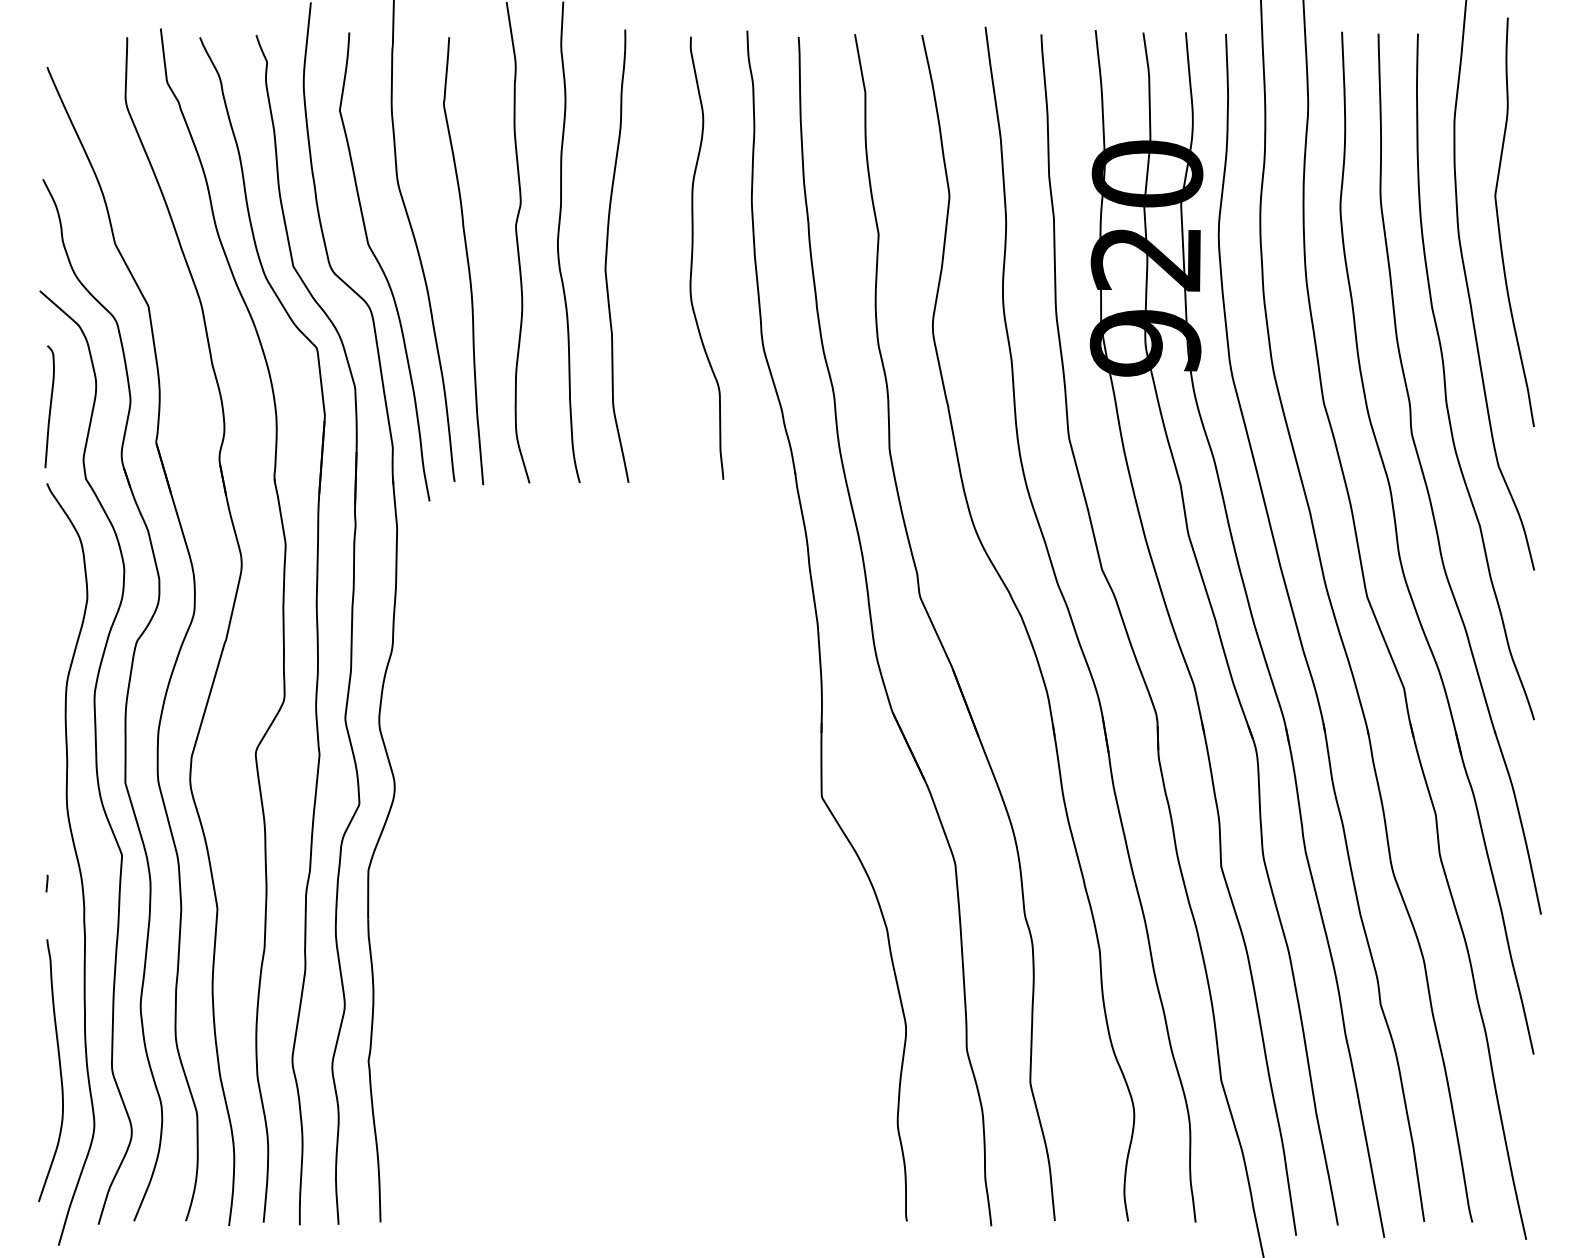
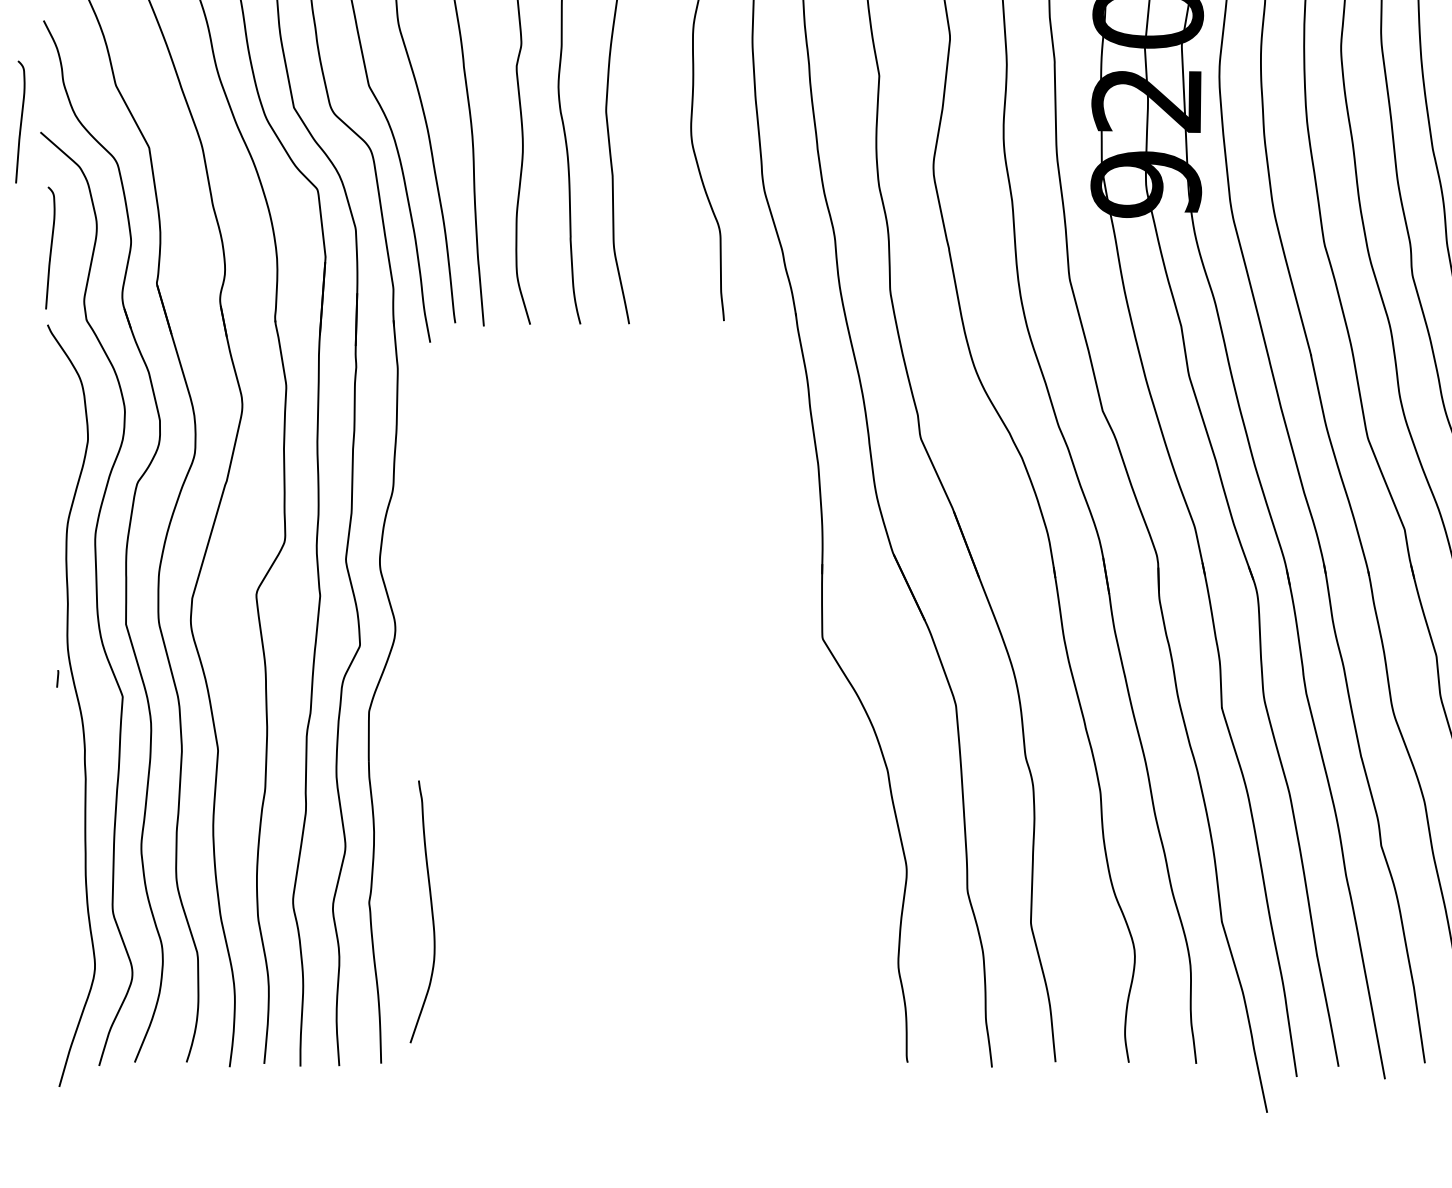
curve: (19, 280) -> (20, 121), added
line: (46, 883) -> (57, 678), moved
curve: (59, 1070) -> (431, 911), moved

